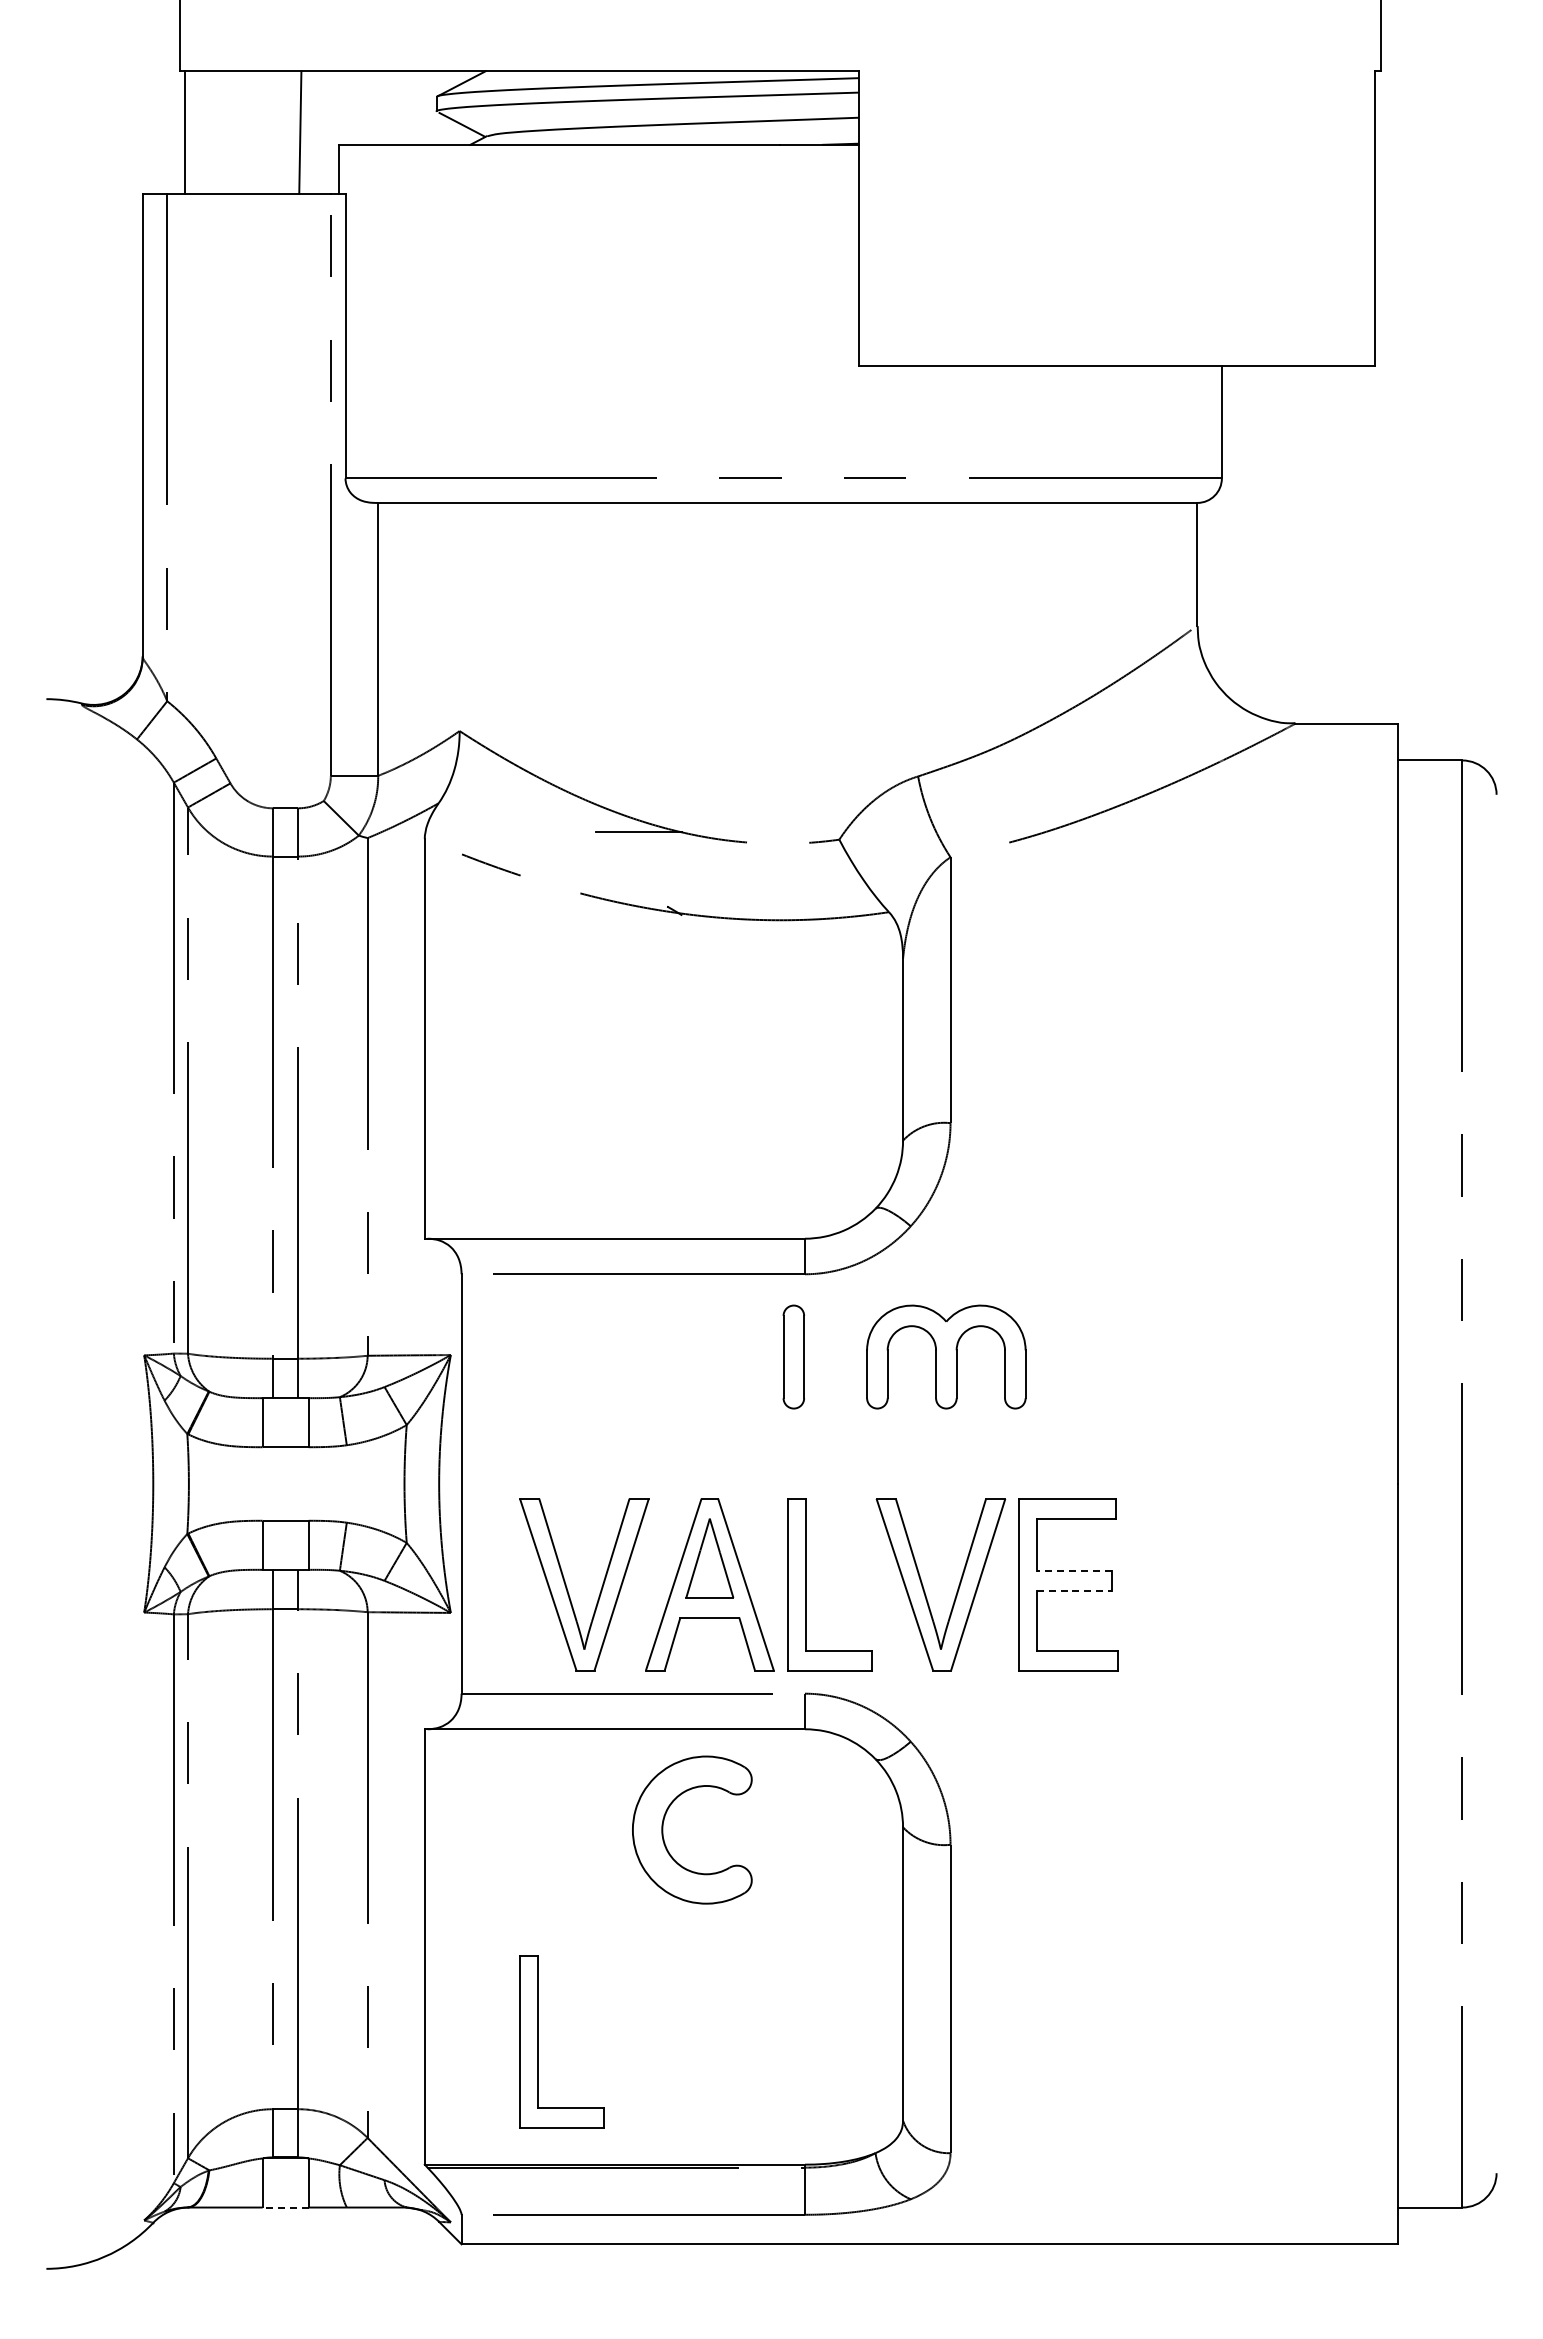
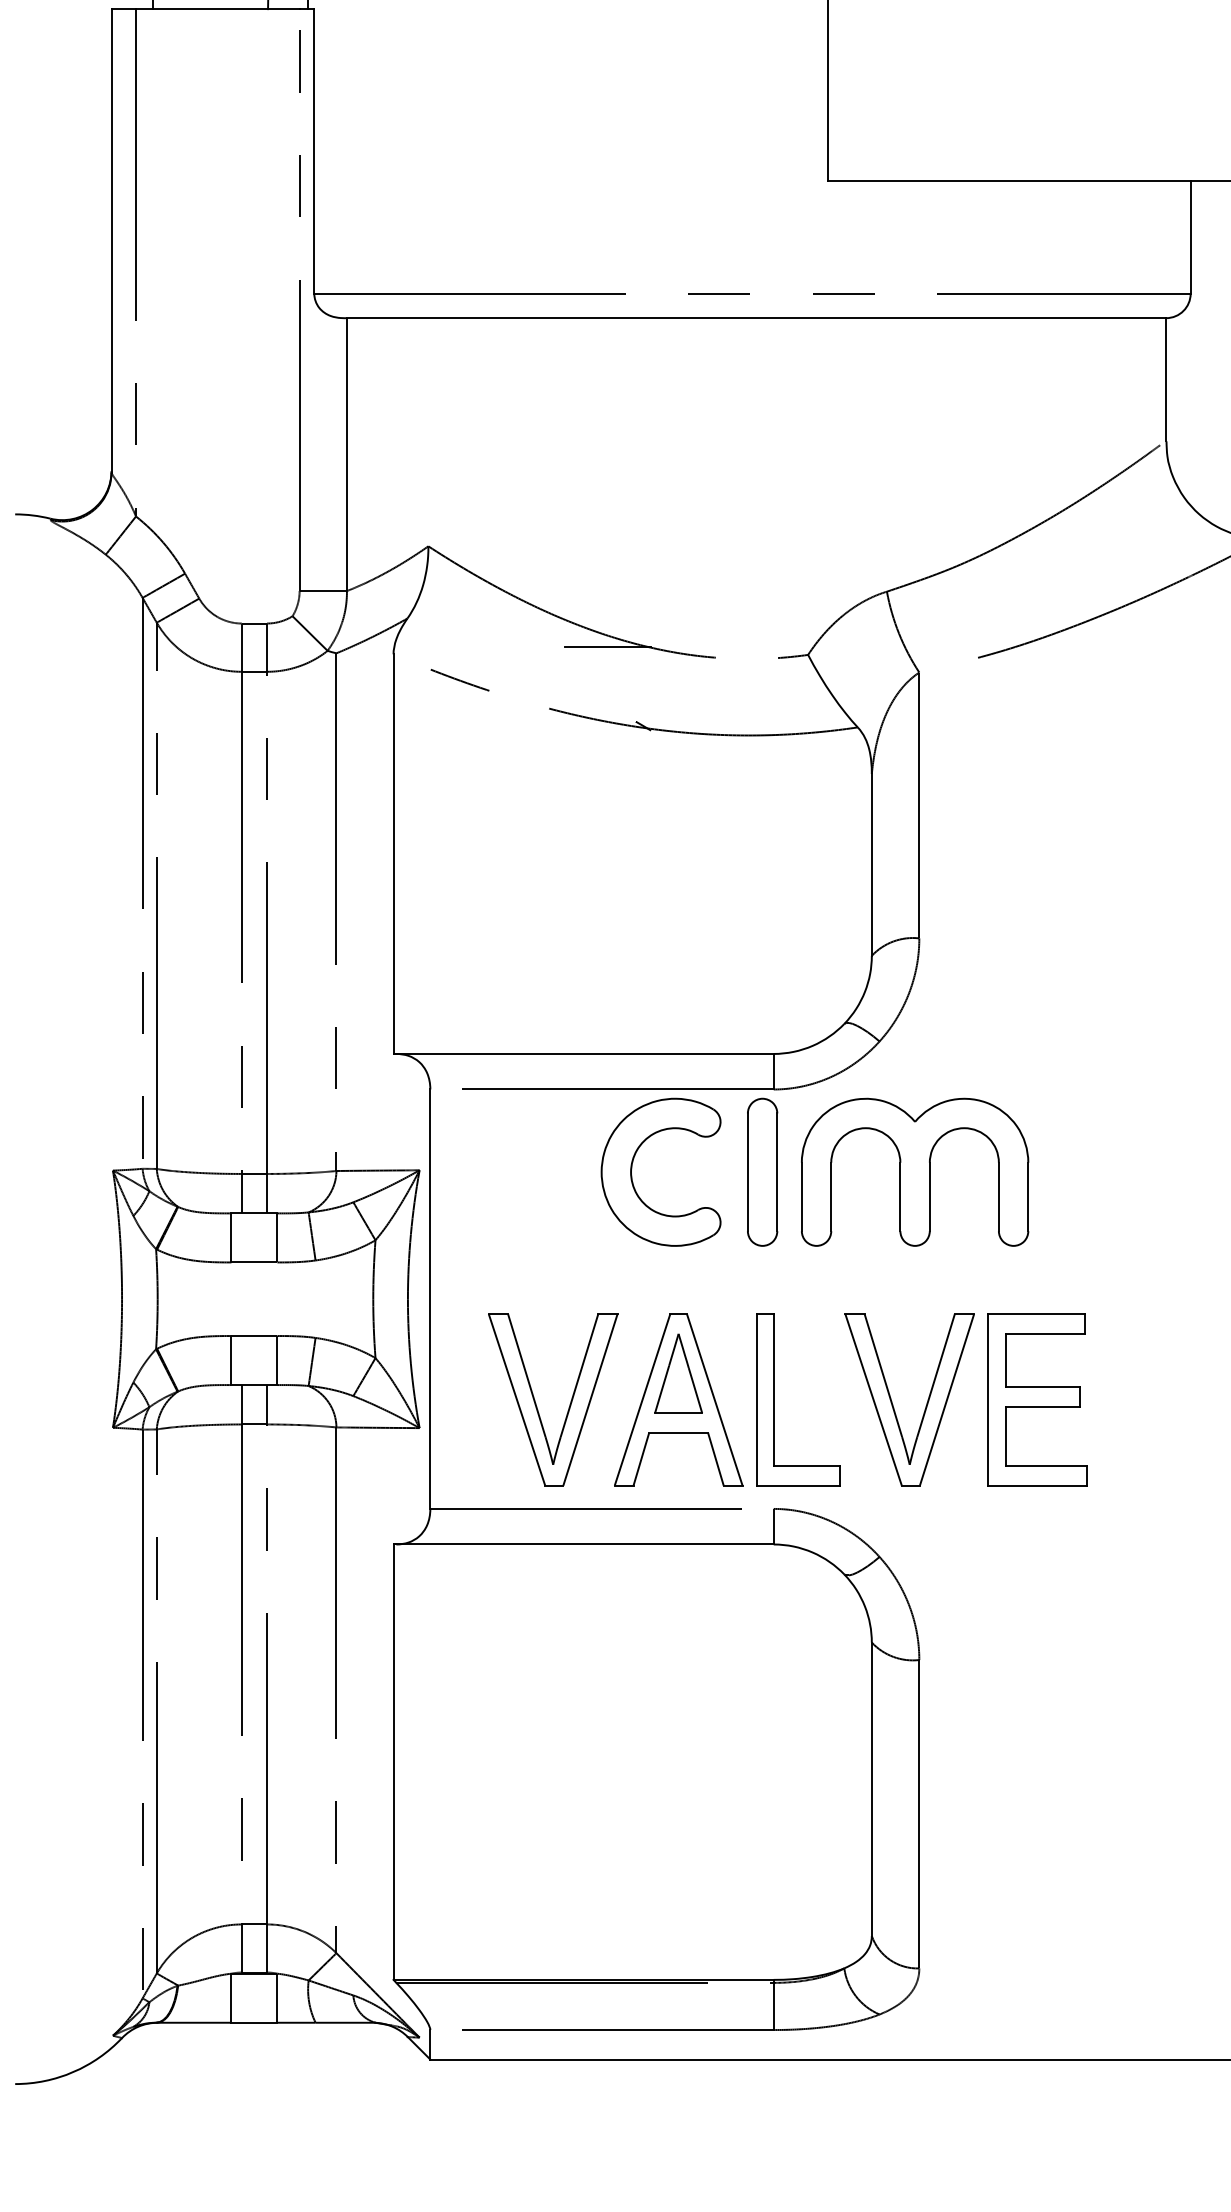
part: (793, 1356) -> (762, 1171), size x1.43
part: (946, 1356) -> (915, 1171), size x1.43
line: (1073, 1571) -> (1042, 1386), dashed -> solid
line: (1074, 1591) -> (1043, 1406), dashed -> solid
part: (663, 1829) -> (632, 1171), moved
part: (538, 2041) -> (507, 1856), removed
line: (285, 2207) -> (254, 2022), dashed -> solid

